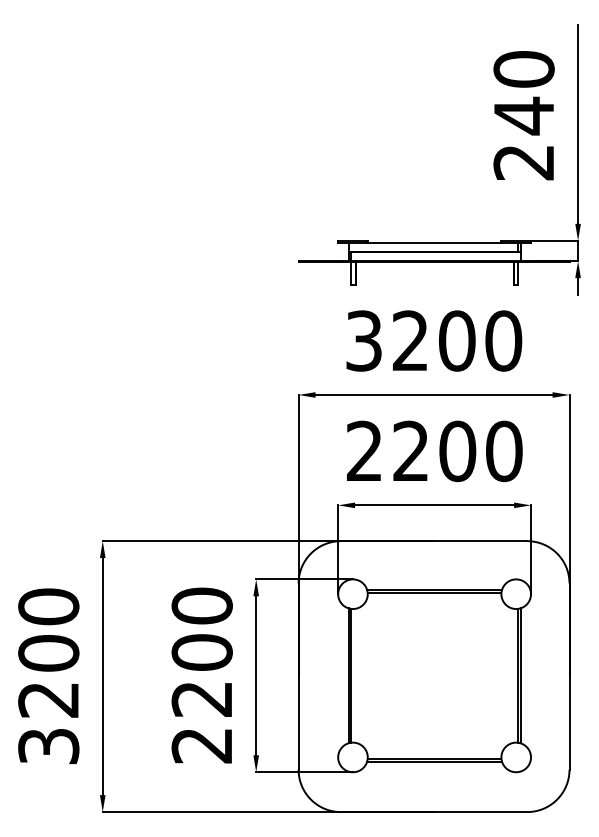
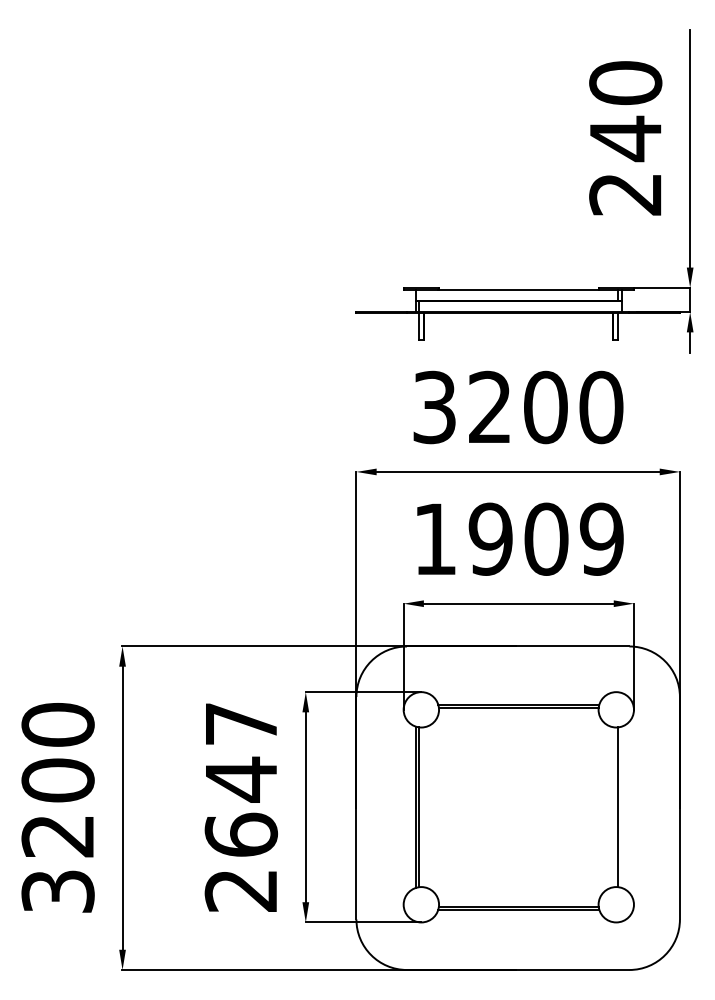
text: (435, 450) -> (519, 538), 2200 -> 1909
text: (202, 652) -> (241, 779), 2200 -> 2647
line: (520, 675) -> (621, 806), removed

